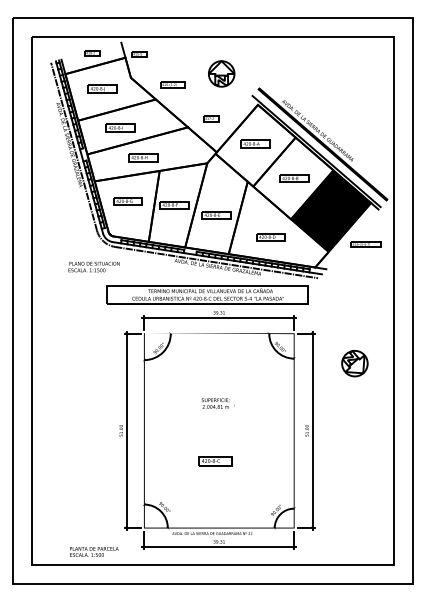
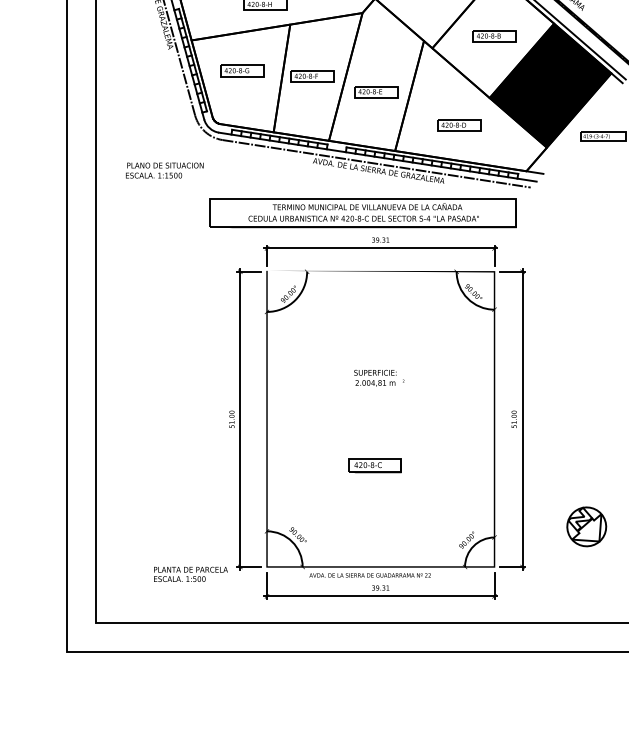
text: (93, 266) -> (163, 169), moved
part: (354, 363) -> (586, 526), moved
text: (94, 551) -> (191, 573), moved

